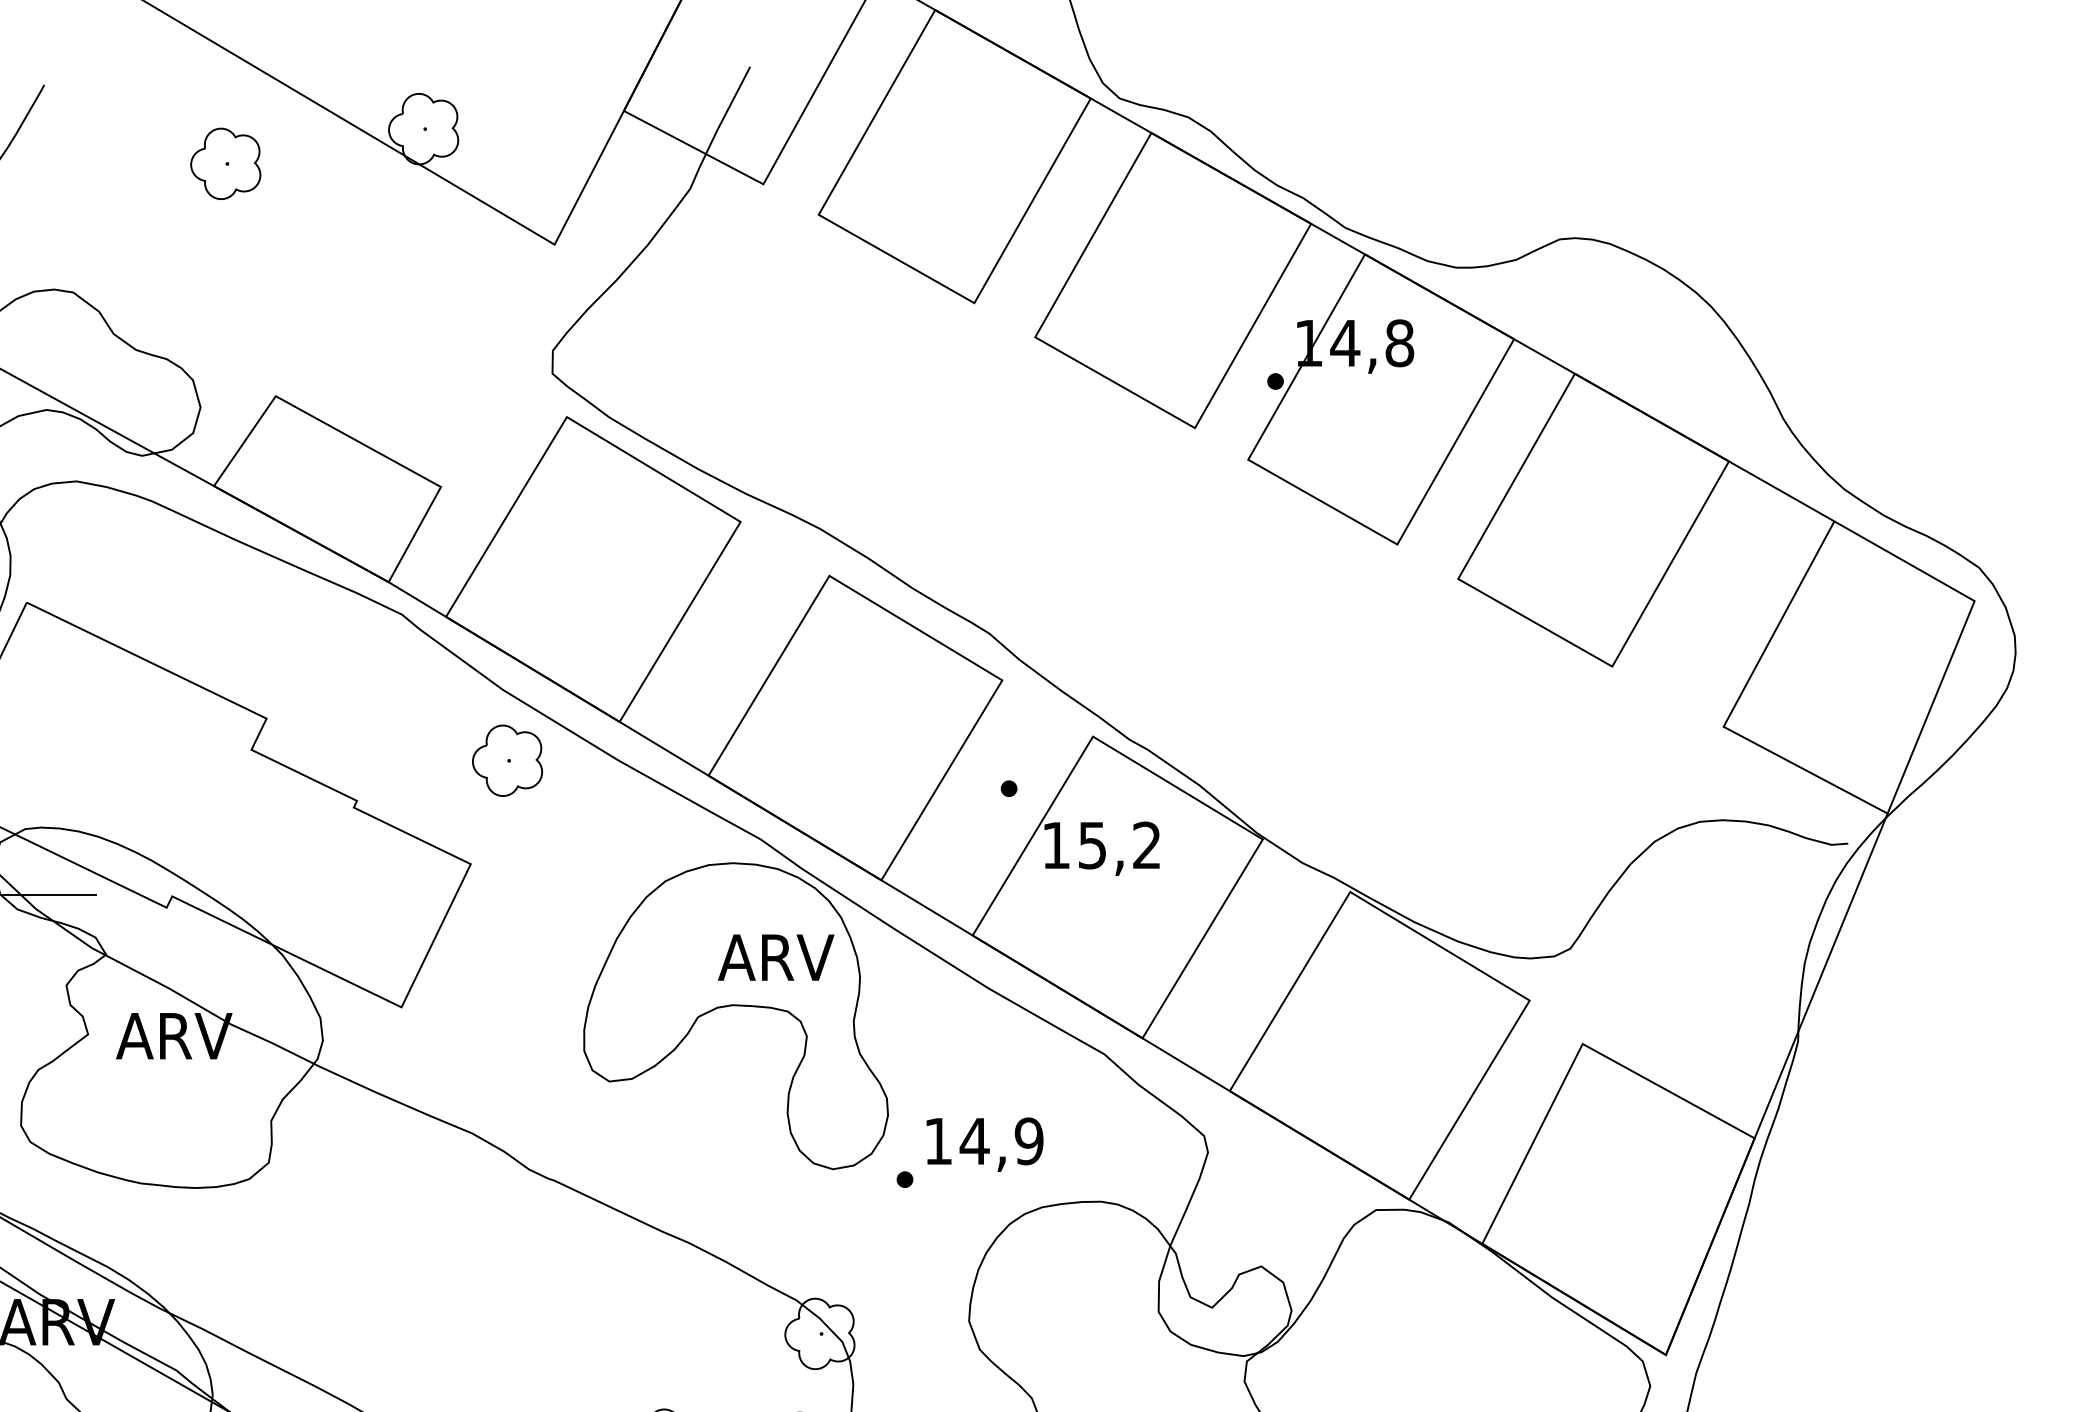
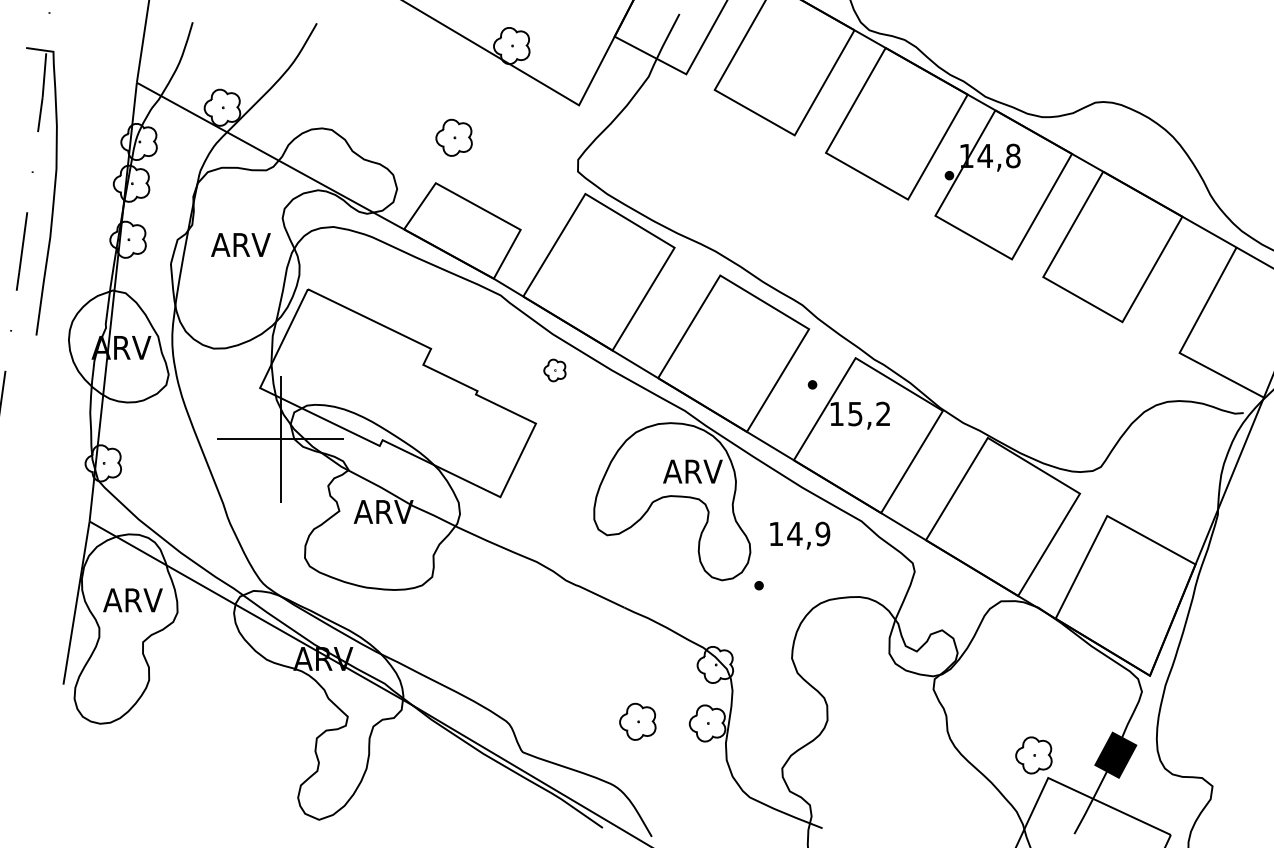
part: (224, 163) -> (453, 137), moved
part: (506, 760) -> (554, 370), size x0.6
text: (985, 1144) -> (800, 535), moved

